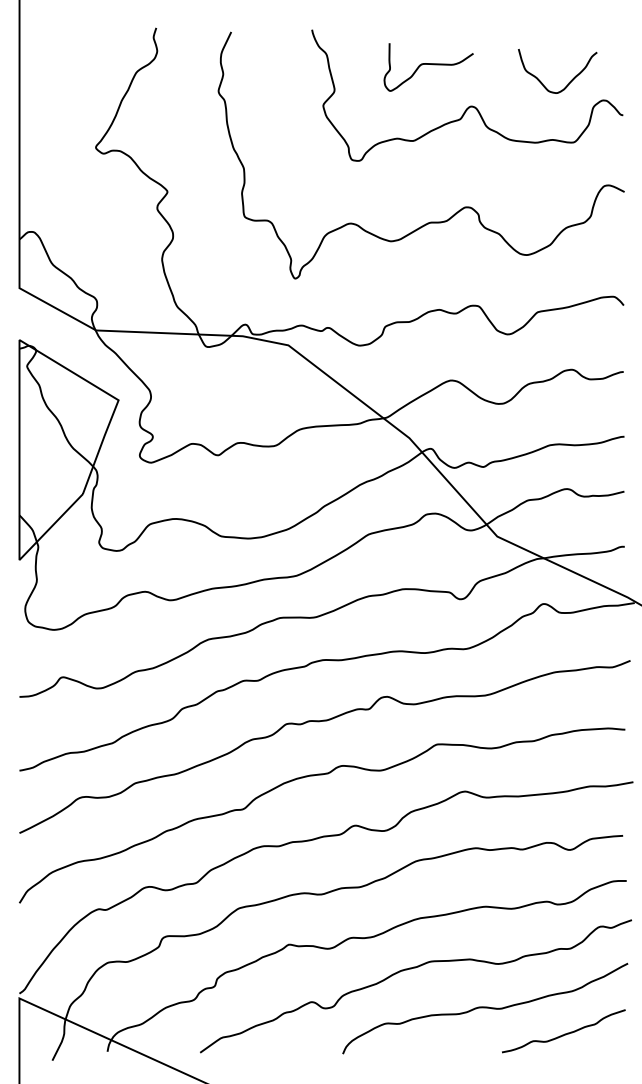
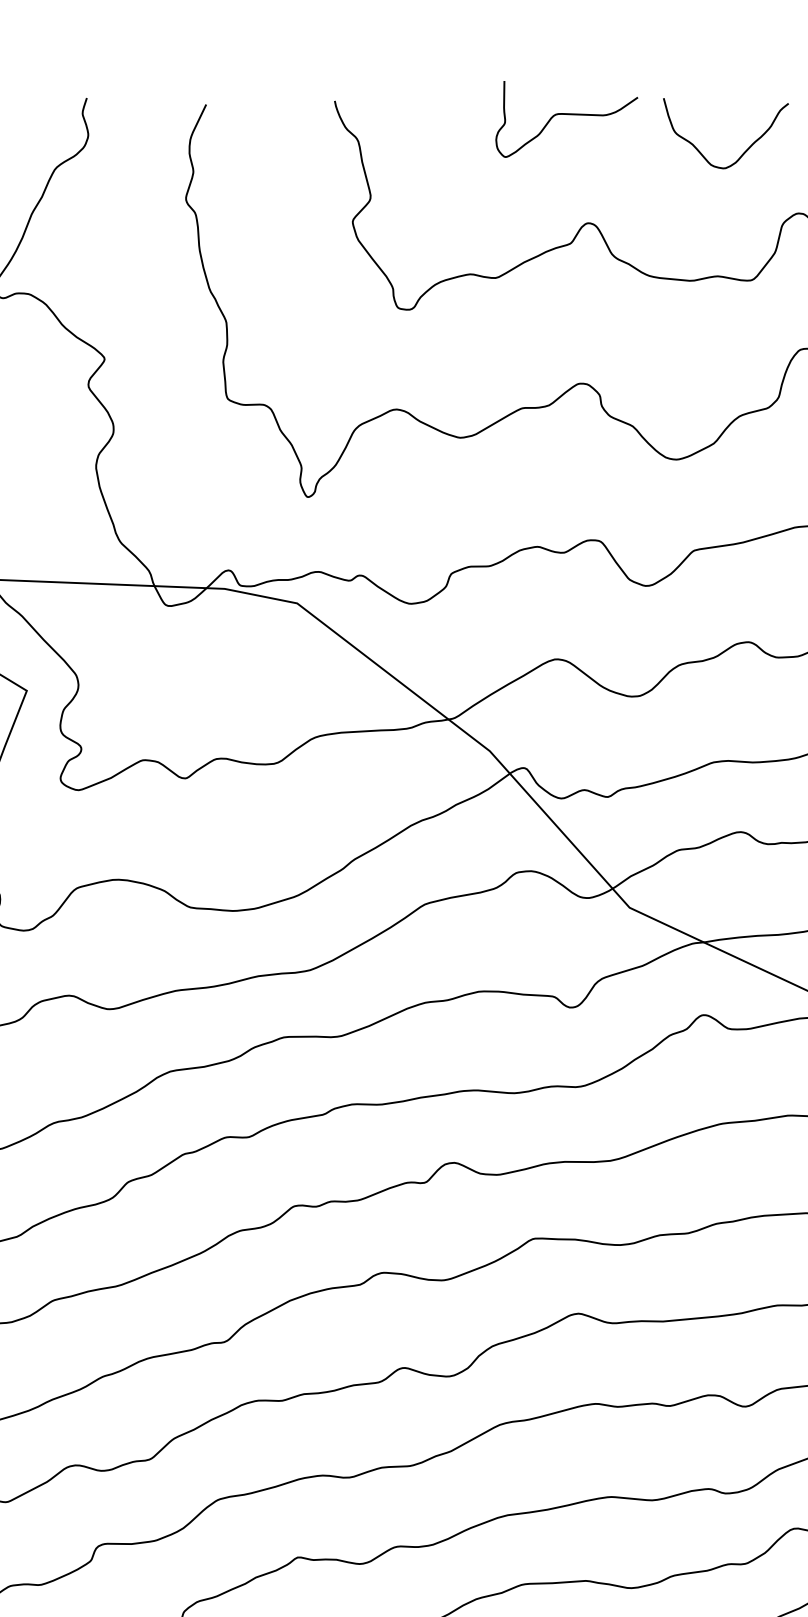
curve: (428, 64) -> (566, 114), moved
curve: (568, 82) -> (743, 151), moved

